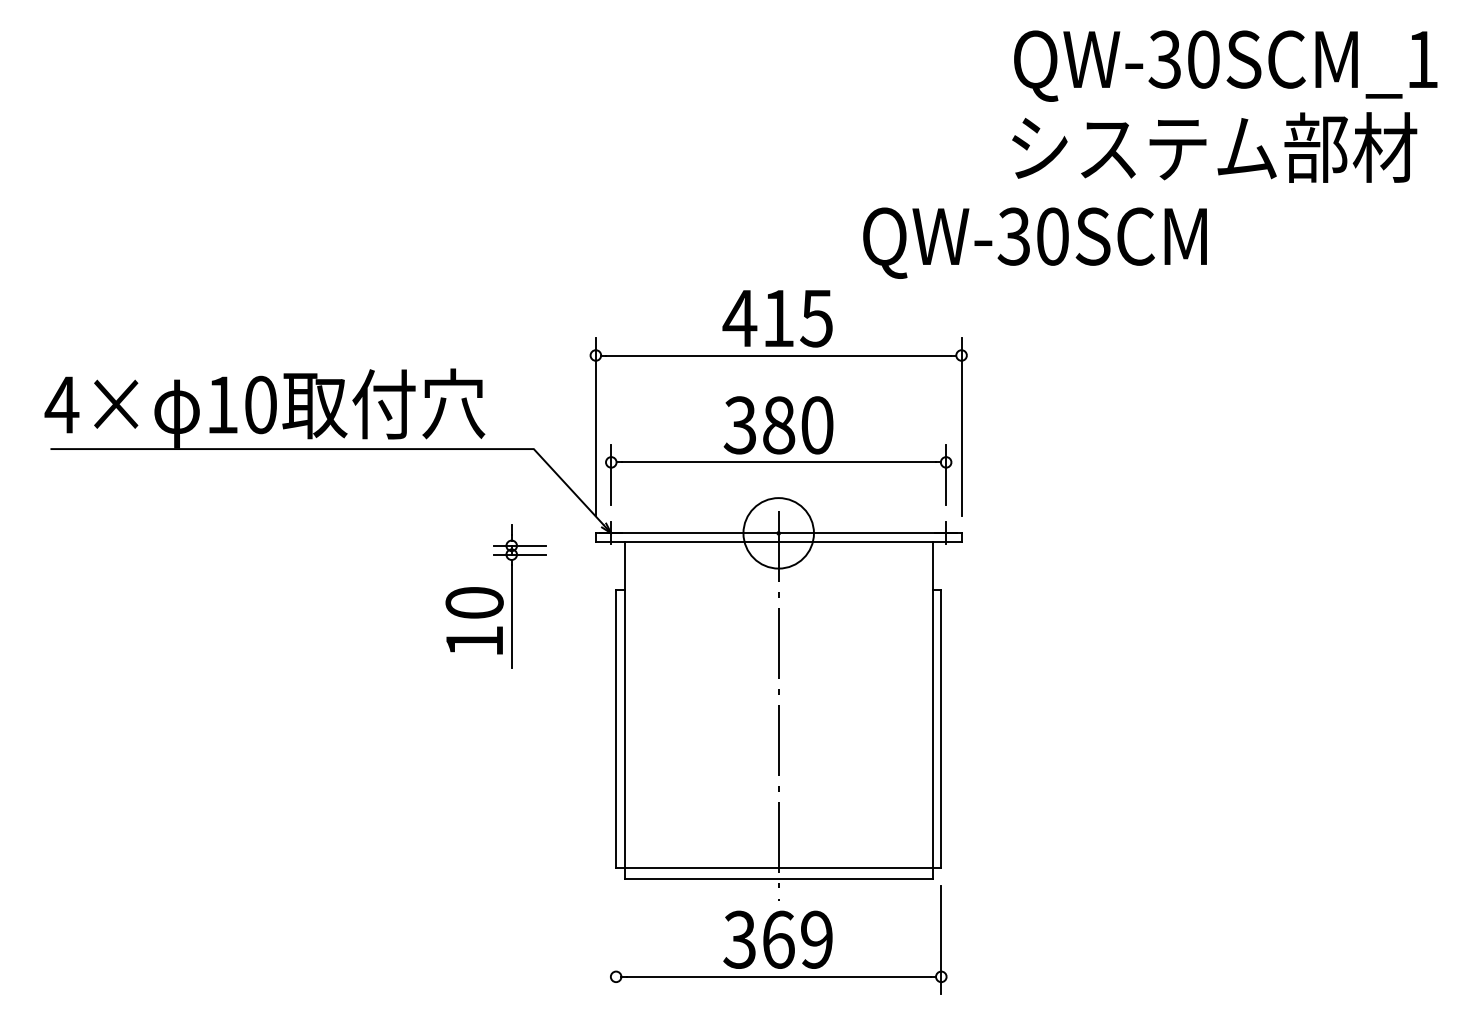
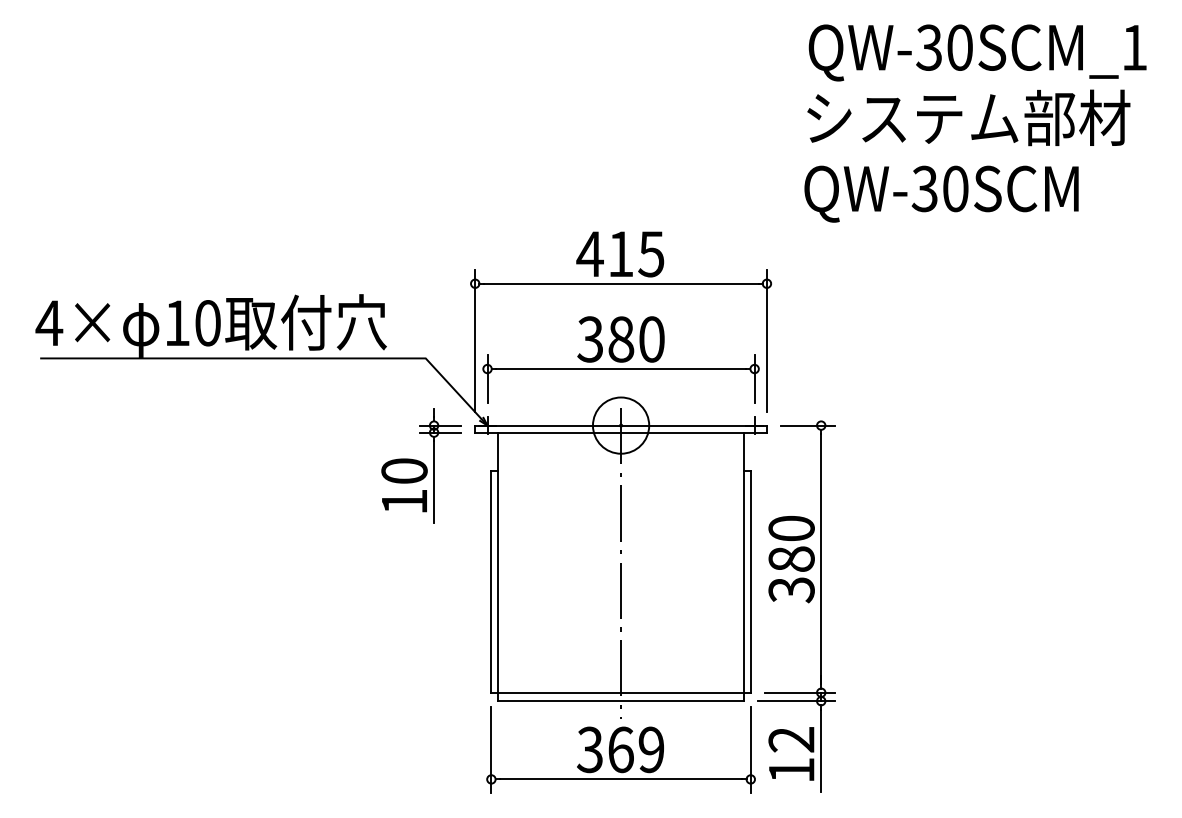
text: (1034, 242) -> (941, 193), moved
part: (495, 595) -> (421, 465), moved
part: (1009, 753) -> (805, 601), added
line: (616, 939) -> (491, 749), added

